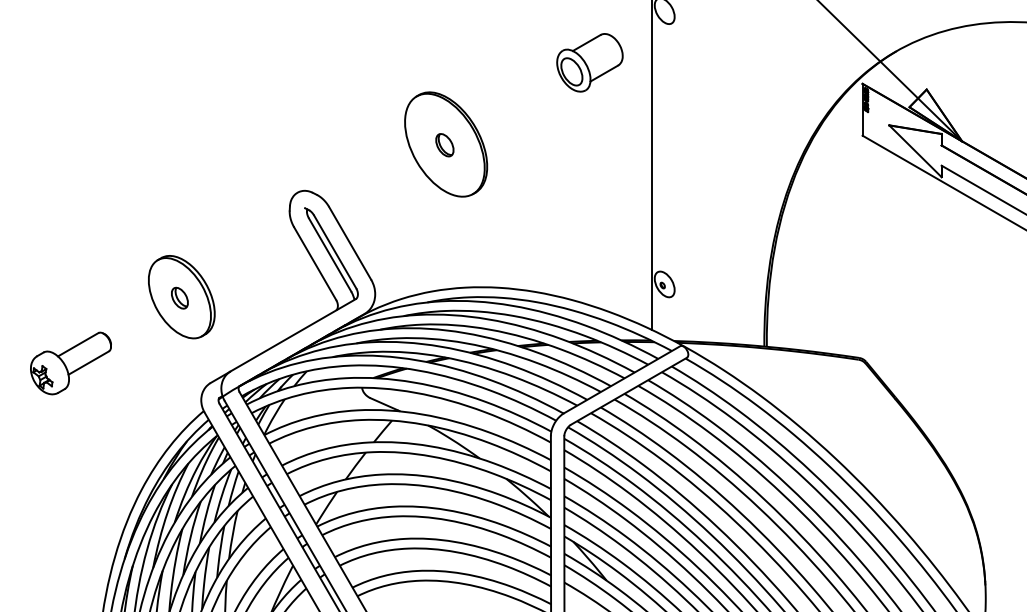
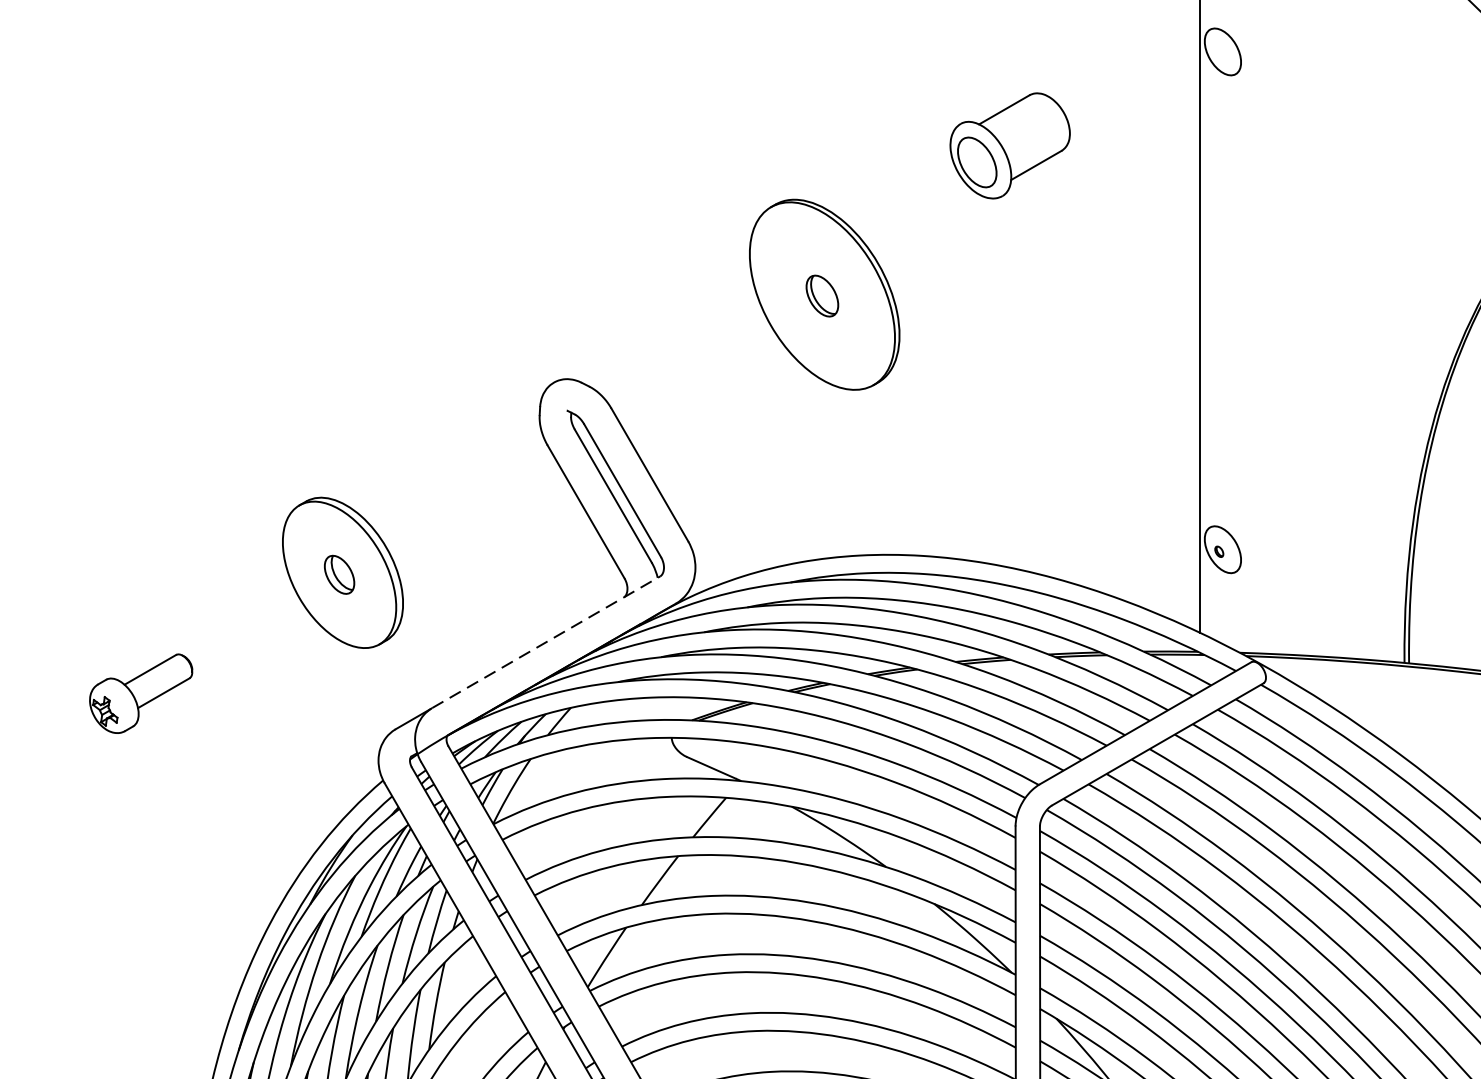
part: (589, 62) -> (1009, 145), moved
line: (293, 334) -> (546, 640), solid -> dashed
part: (70, 363) -> (140, 693), size x0.7

